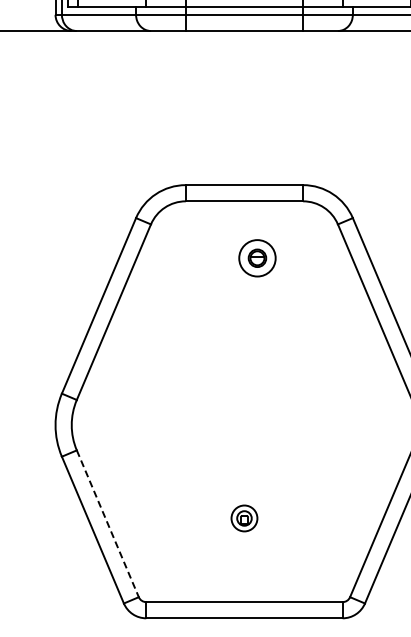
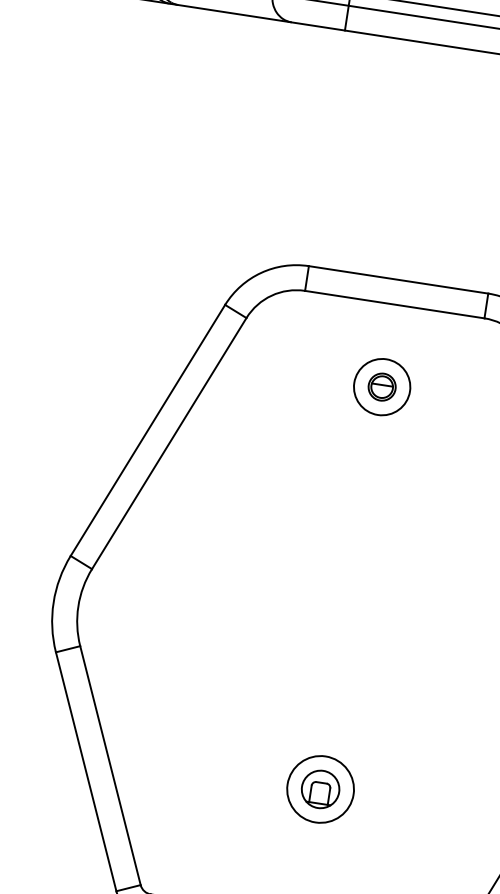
part: (257, 258) -> (382, 387), moved
part: (244, 518) -> (320, 789), size x1.67
line: (107, 523) -> (110, 765), dashed -> solid

